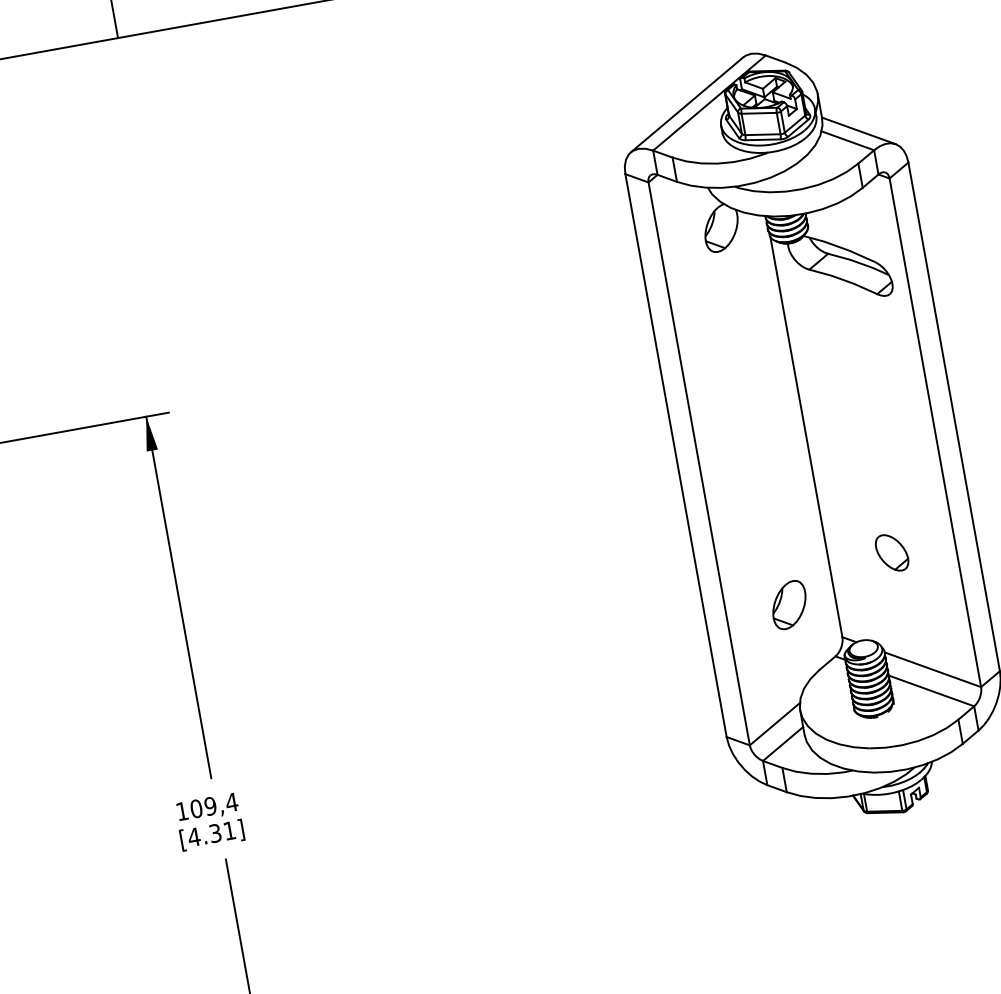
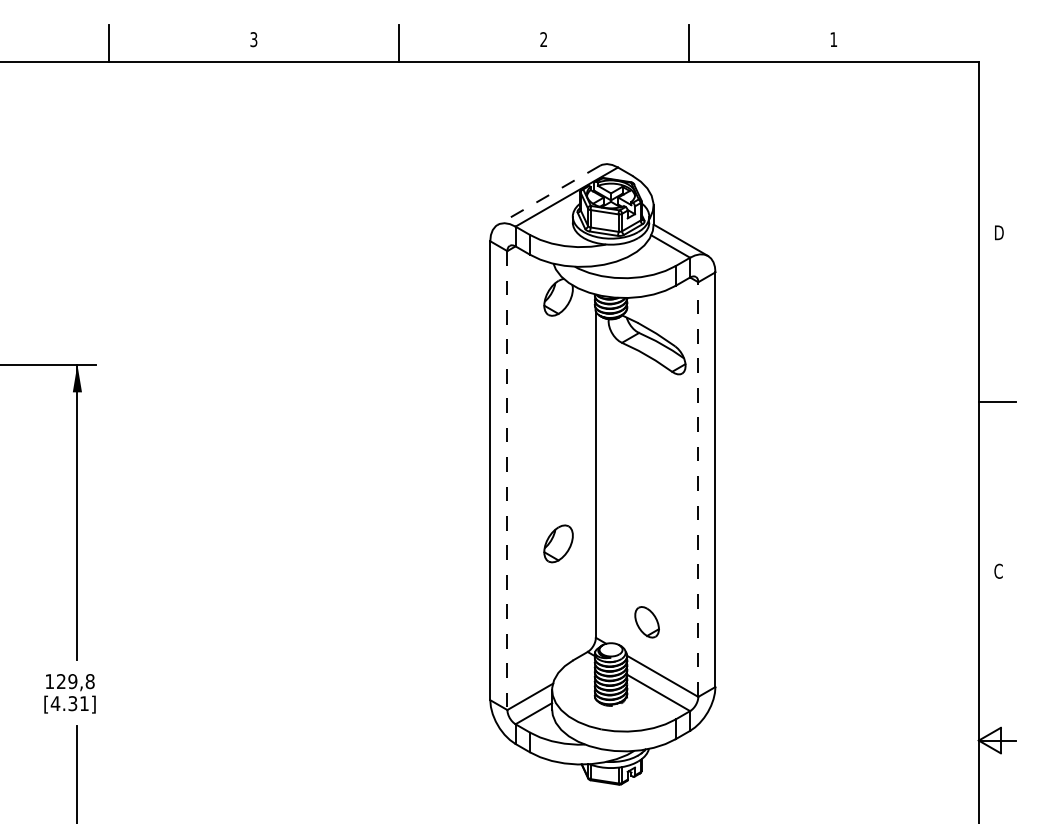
line: (686, 105) -> (548, 195), solid -> dashed
line: (935, 432) -> (698, 489), solid -> dashed
line: (699, 465) -> (507, 481), solid -> dashed
part: (891, 553) -> (646, 622), moved
part: (789, 604) -> (558, 543), moved
text: (213, 805) -> (75, 681), 109,4 -> 129,8

